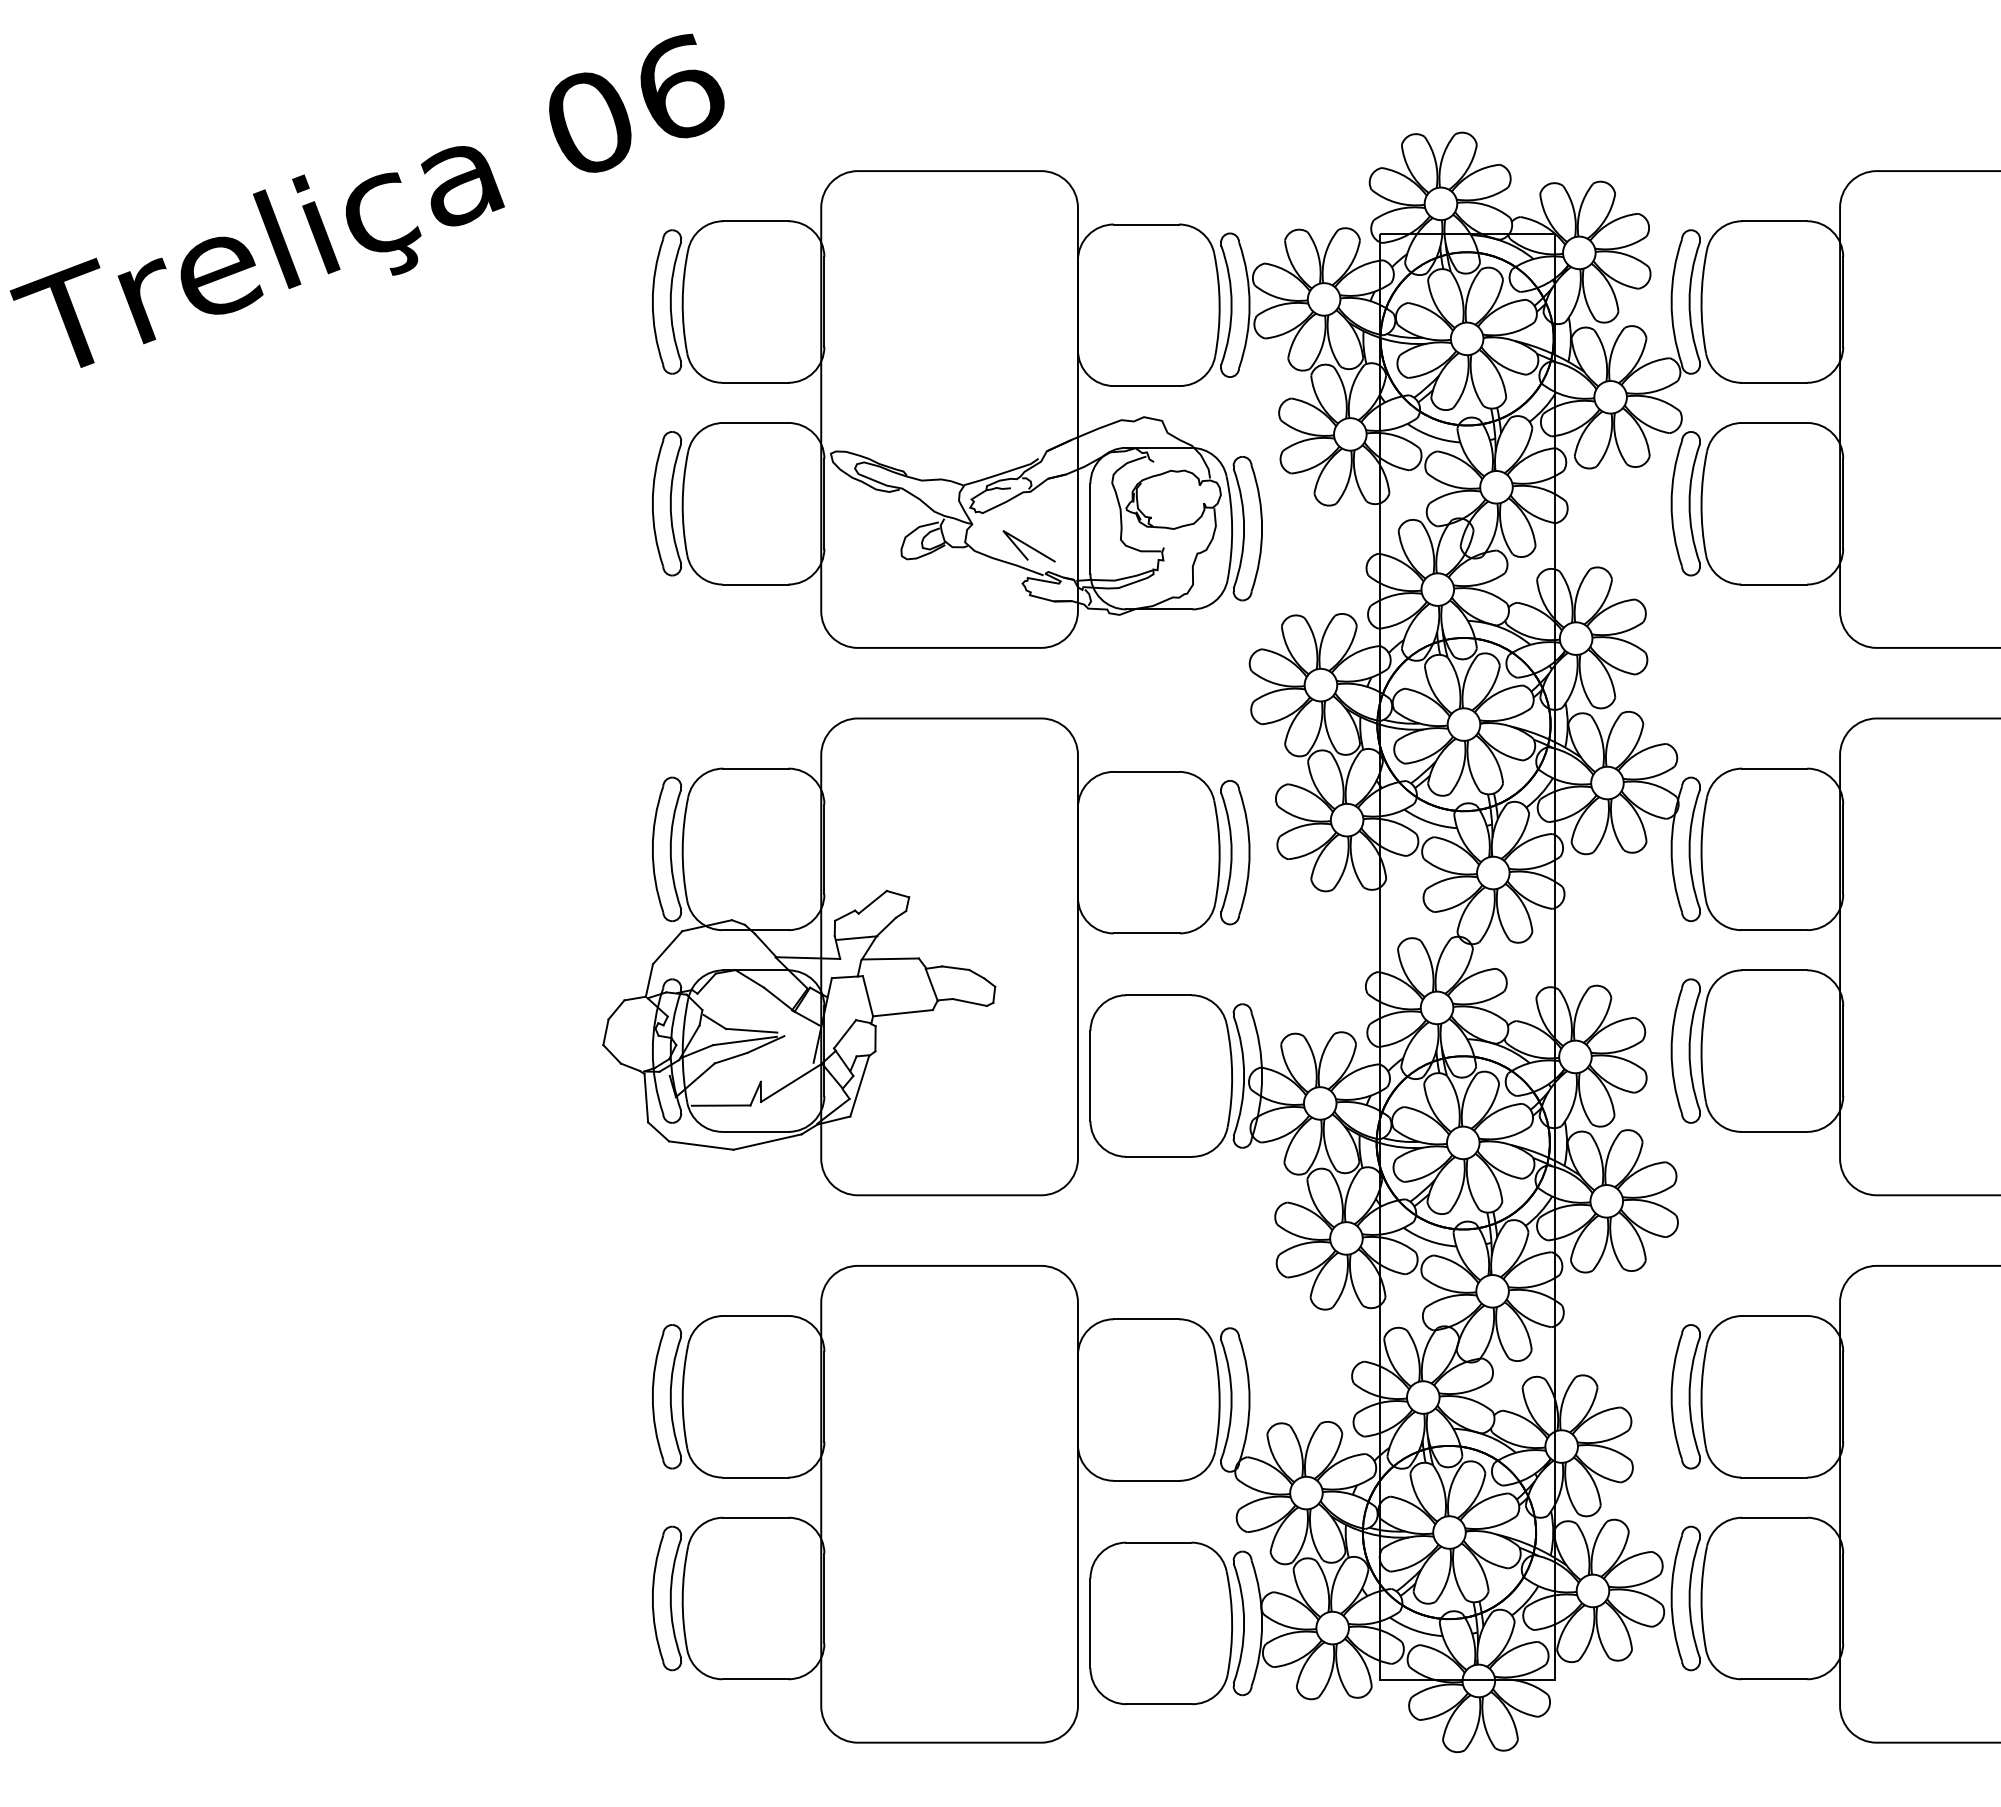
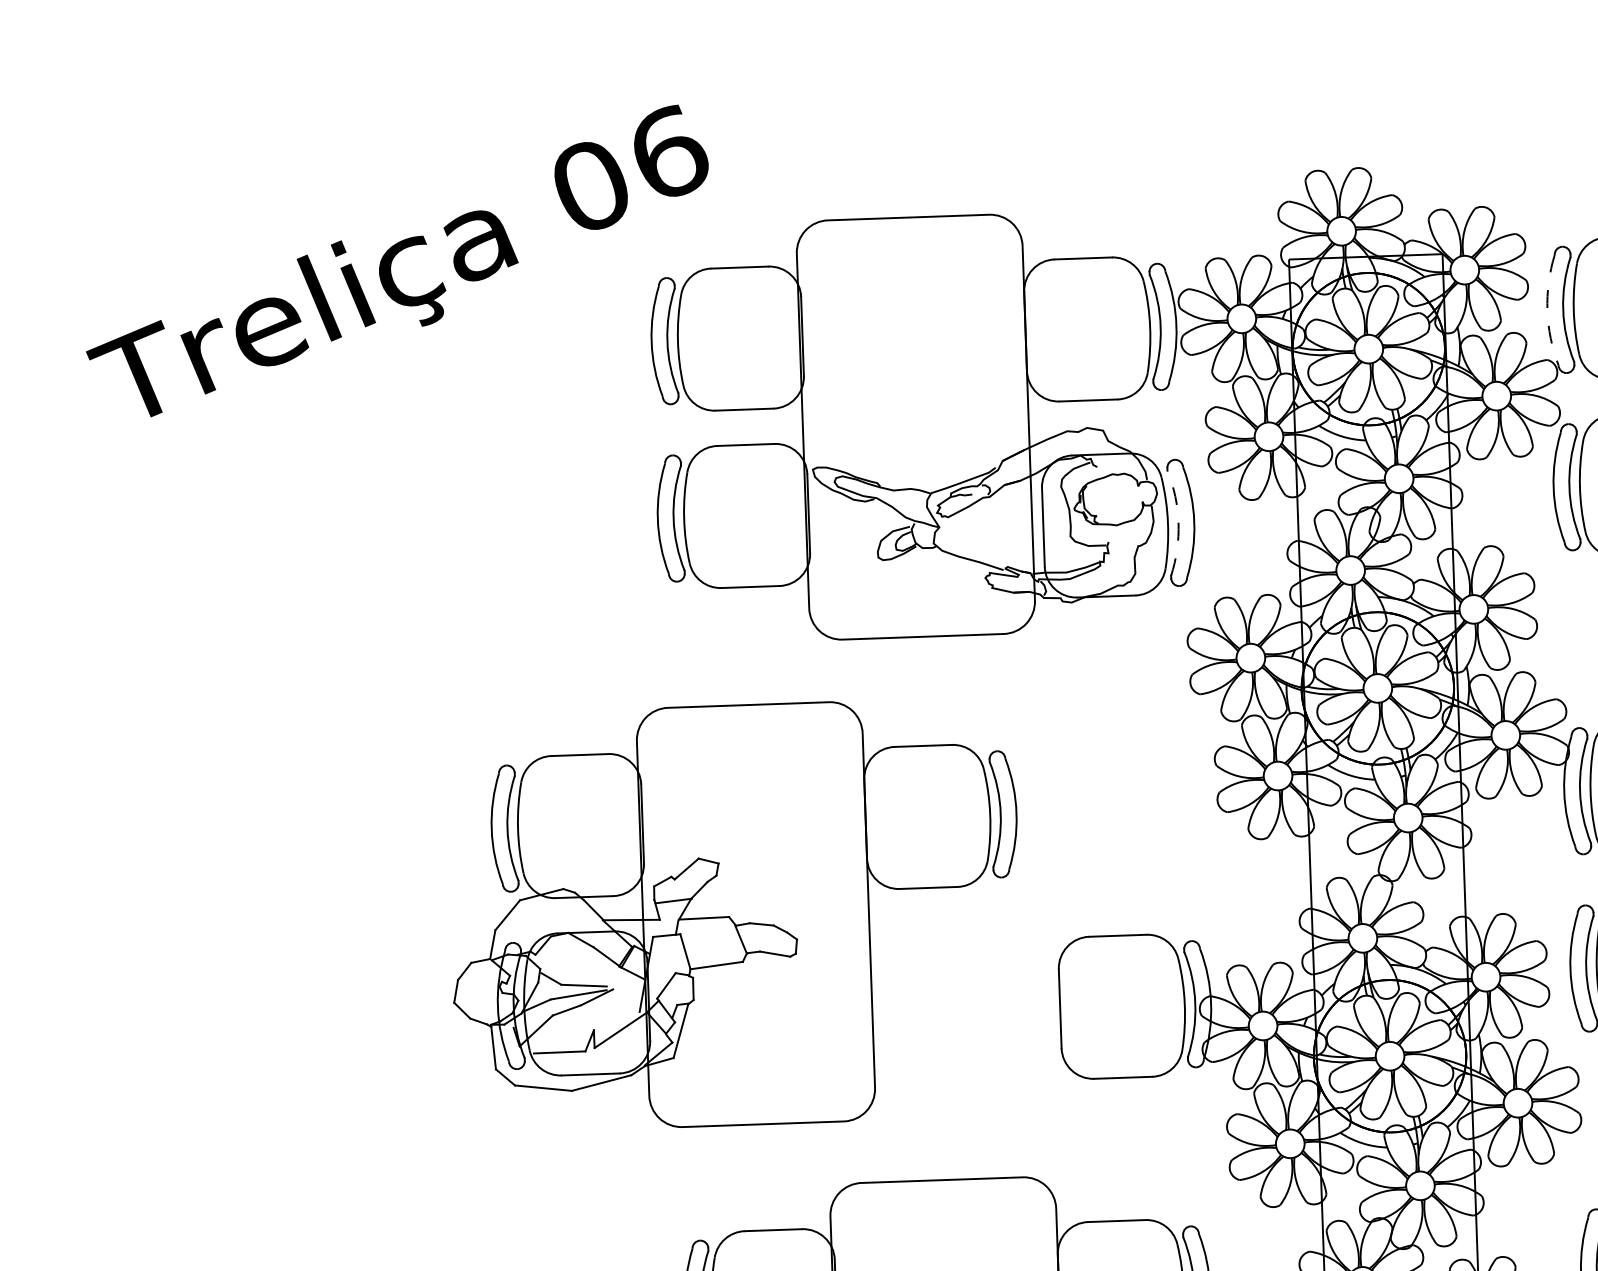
arc: (1671, 302) -> (1547, 310), solid -> dashed
arc: (1244, 528) -> (1178, 522), solid -> dashed
line: (1028, 546) -> (989, 545), removed
part: (926, 956) -> (735, 915), moved

